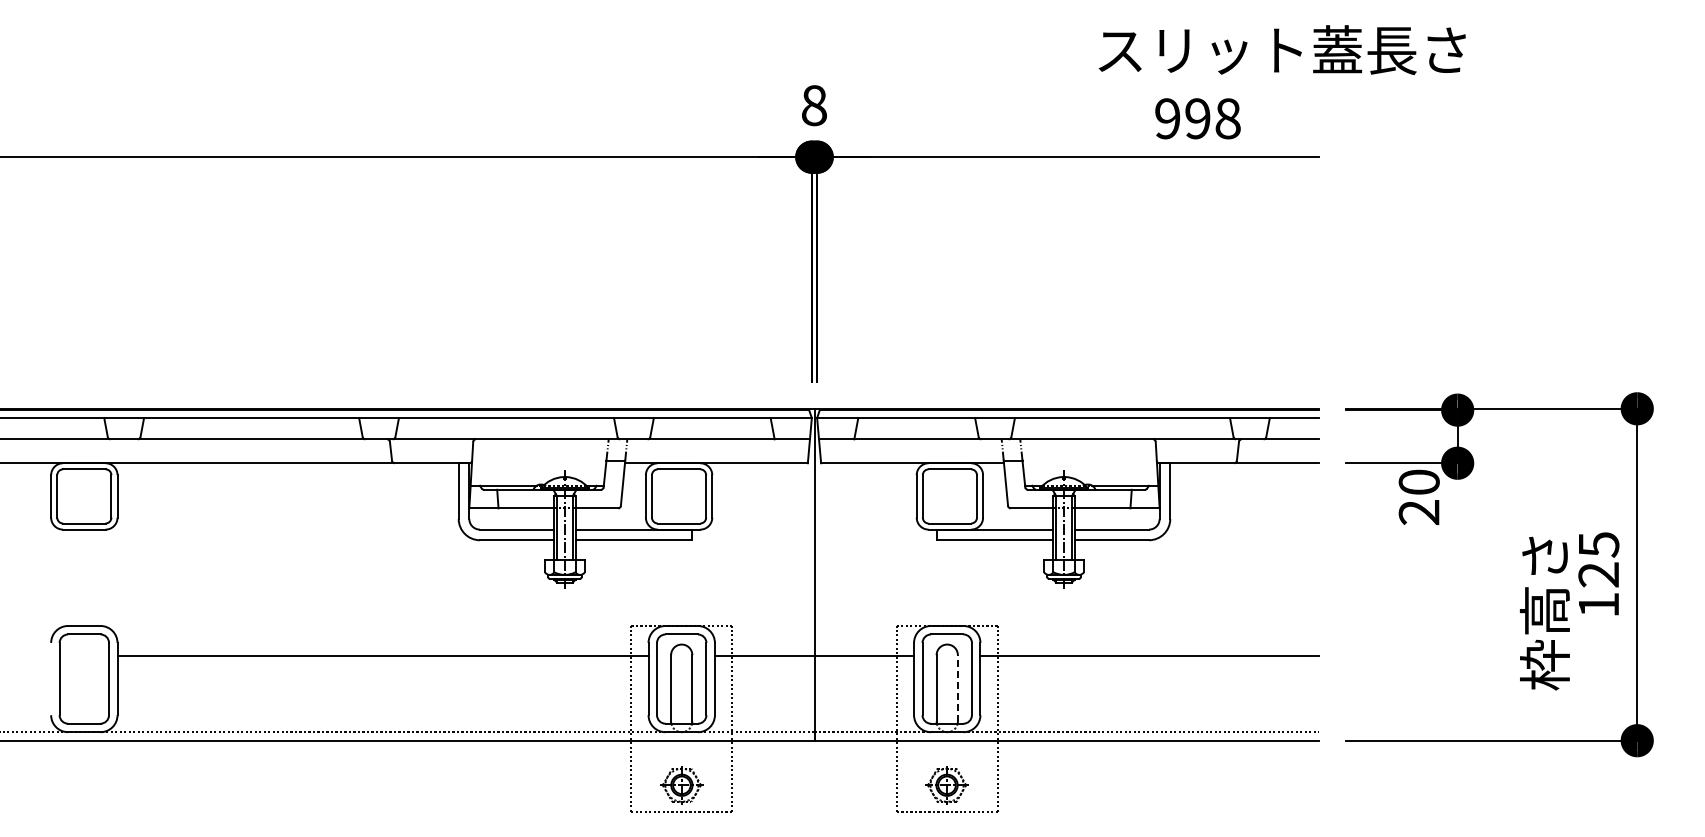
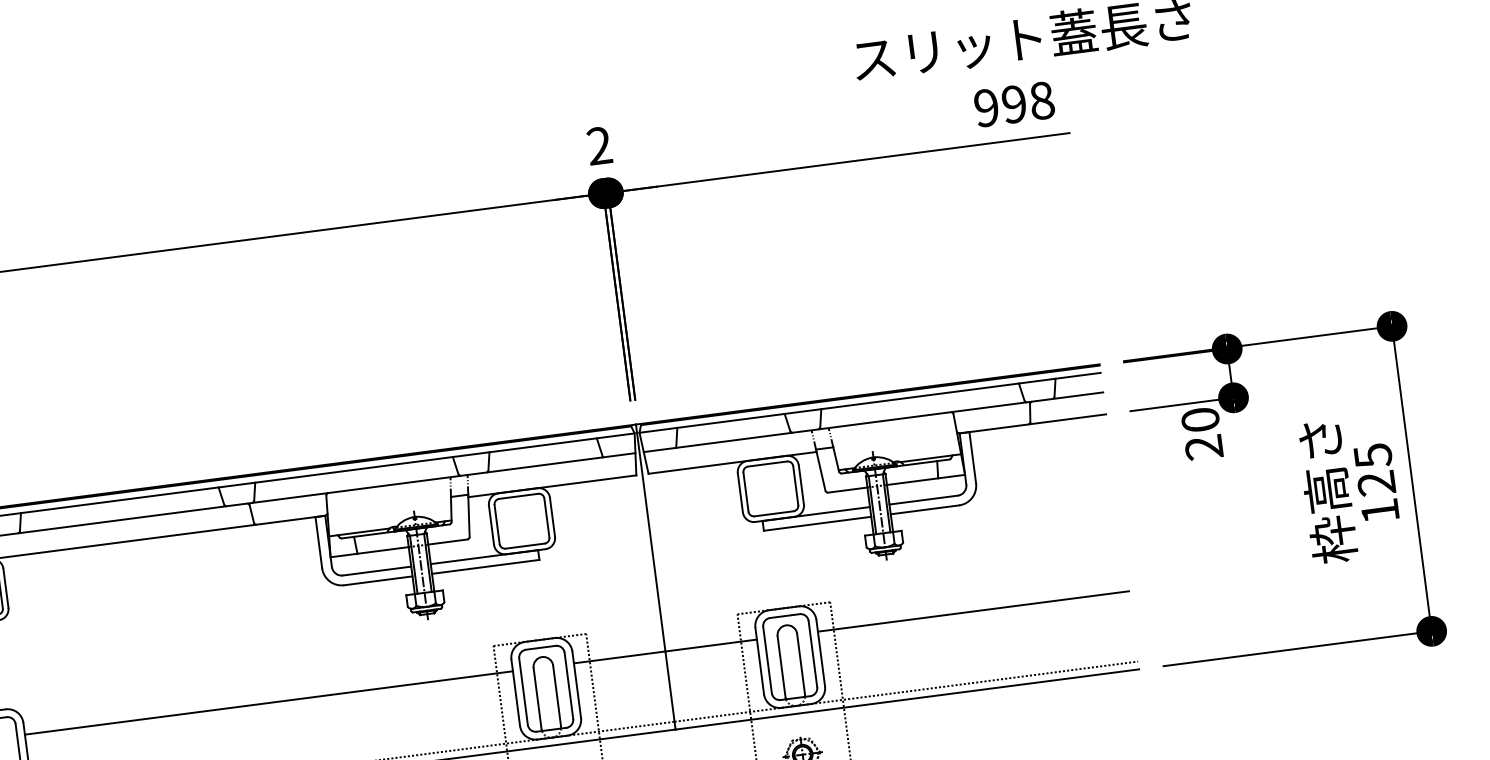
text: (813, 105) -> (598, 145), 8 -> 2
text: (1197, 118) -> (1013, 104), moved
text: (1544, 613) -> (1326, 492), moved
line: (957, 687) -> (800, 663), dashed -> solid

